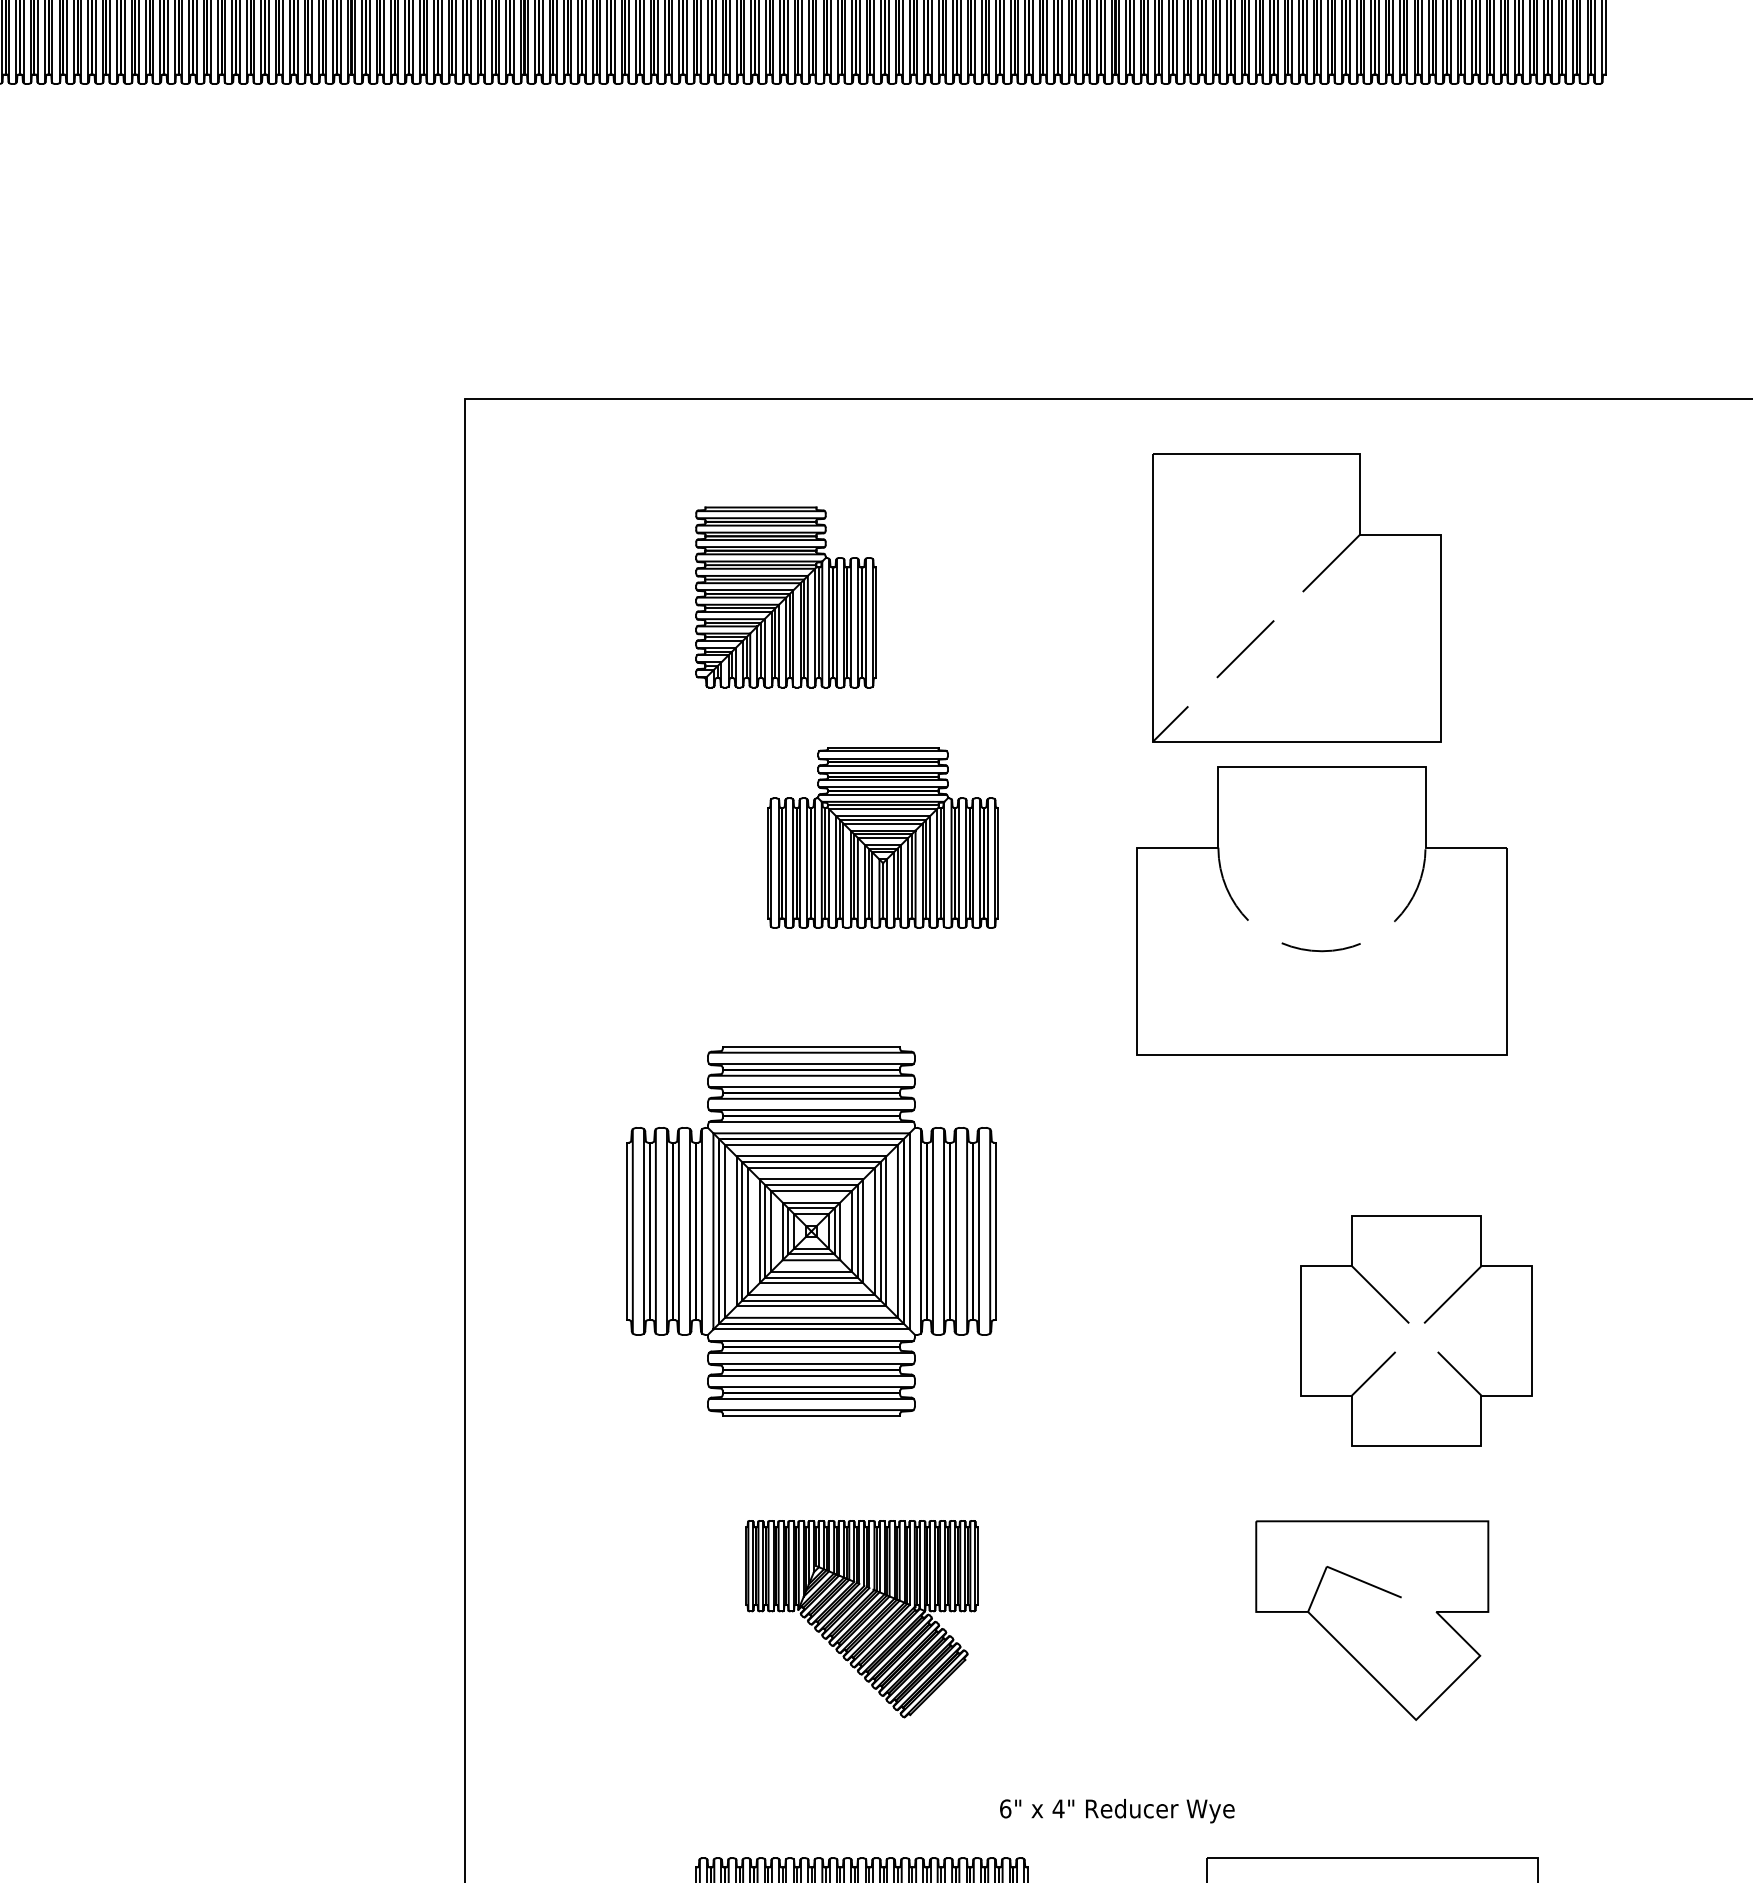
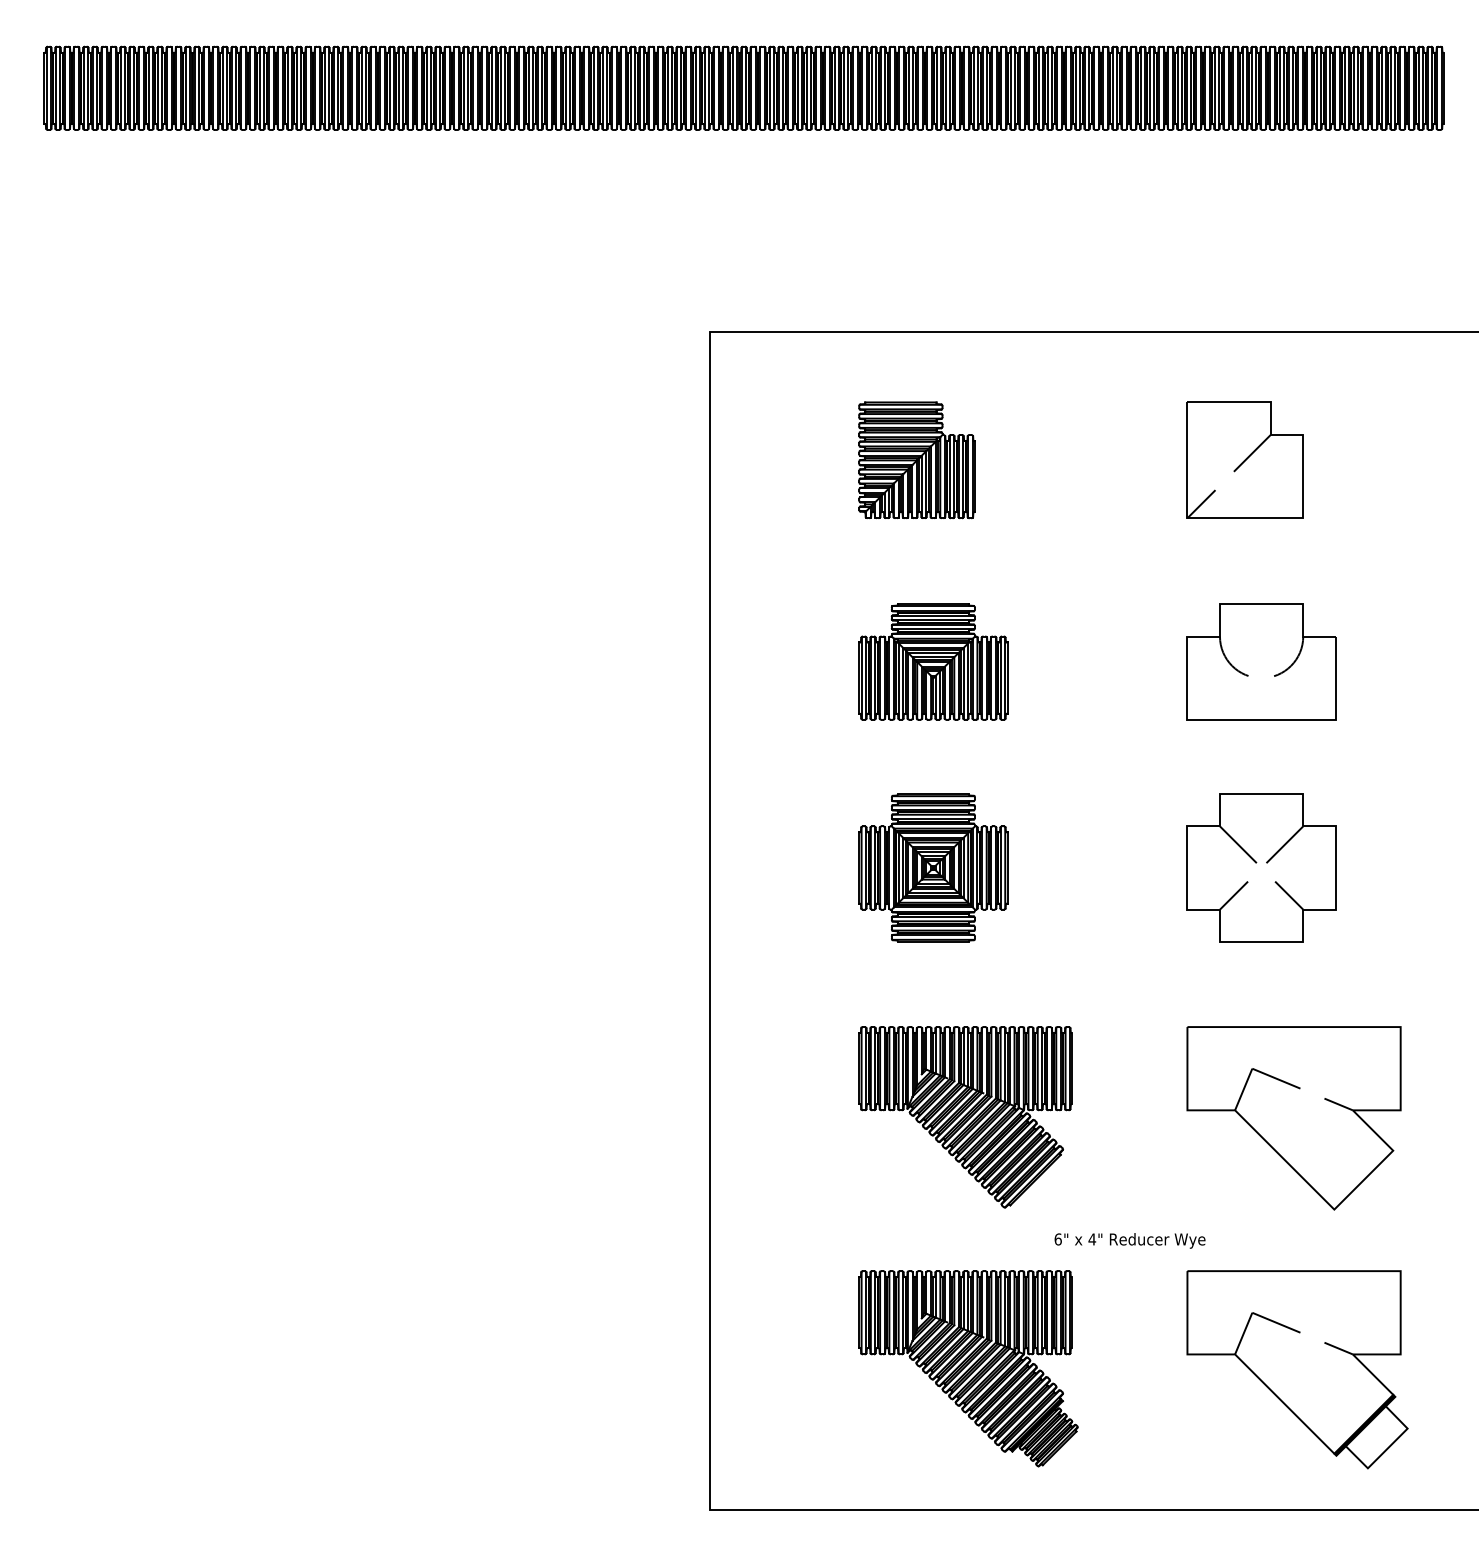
part: (1295, 596) -> (1244, 459), size x0.62
part: (883, 837) -> (933, 661), moved
part: (1321, 910) -> (1261, 661), size x0.62
part: (811, 1230) -> (933, 867), size x0.62
part: (1416, 1330) -> (1261, 867), moved
part: (861, 1619) -> (965, 1117), size x1.43
part: (1371, 1620) -> (1293, 1118), size x1.43

